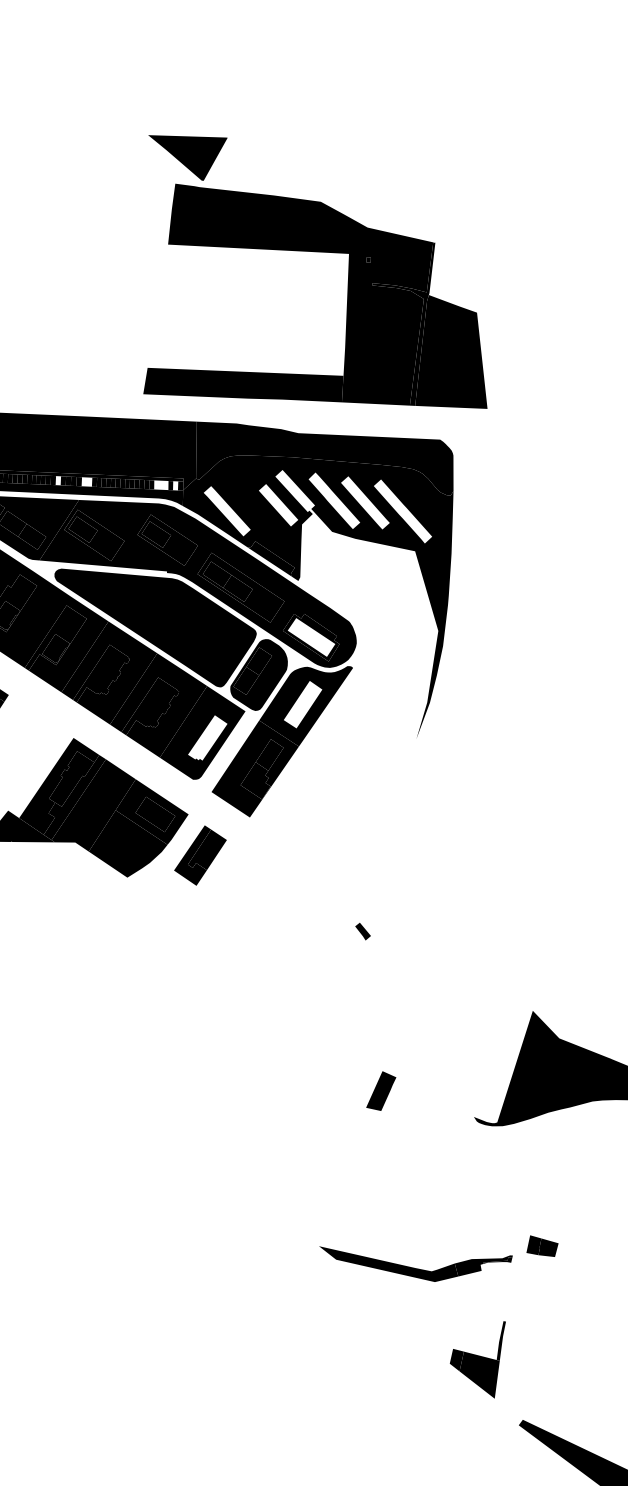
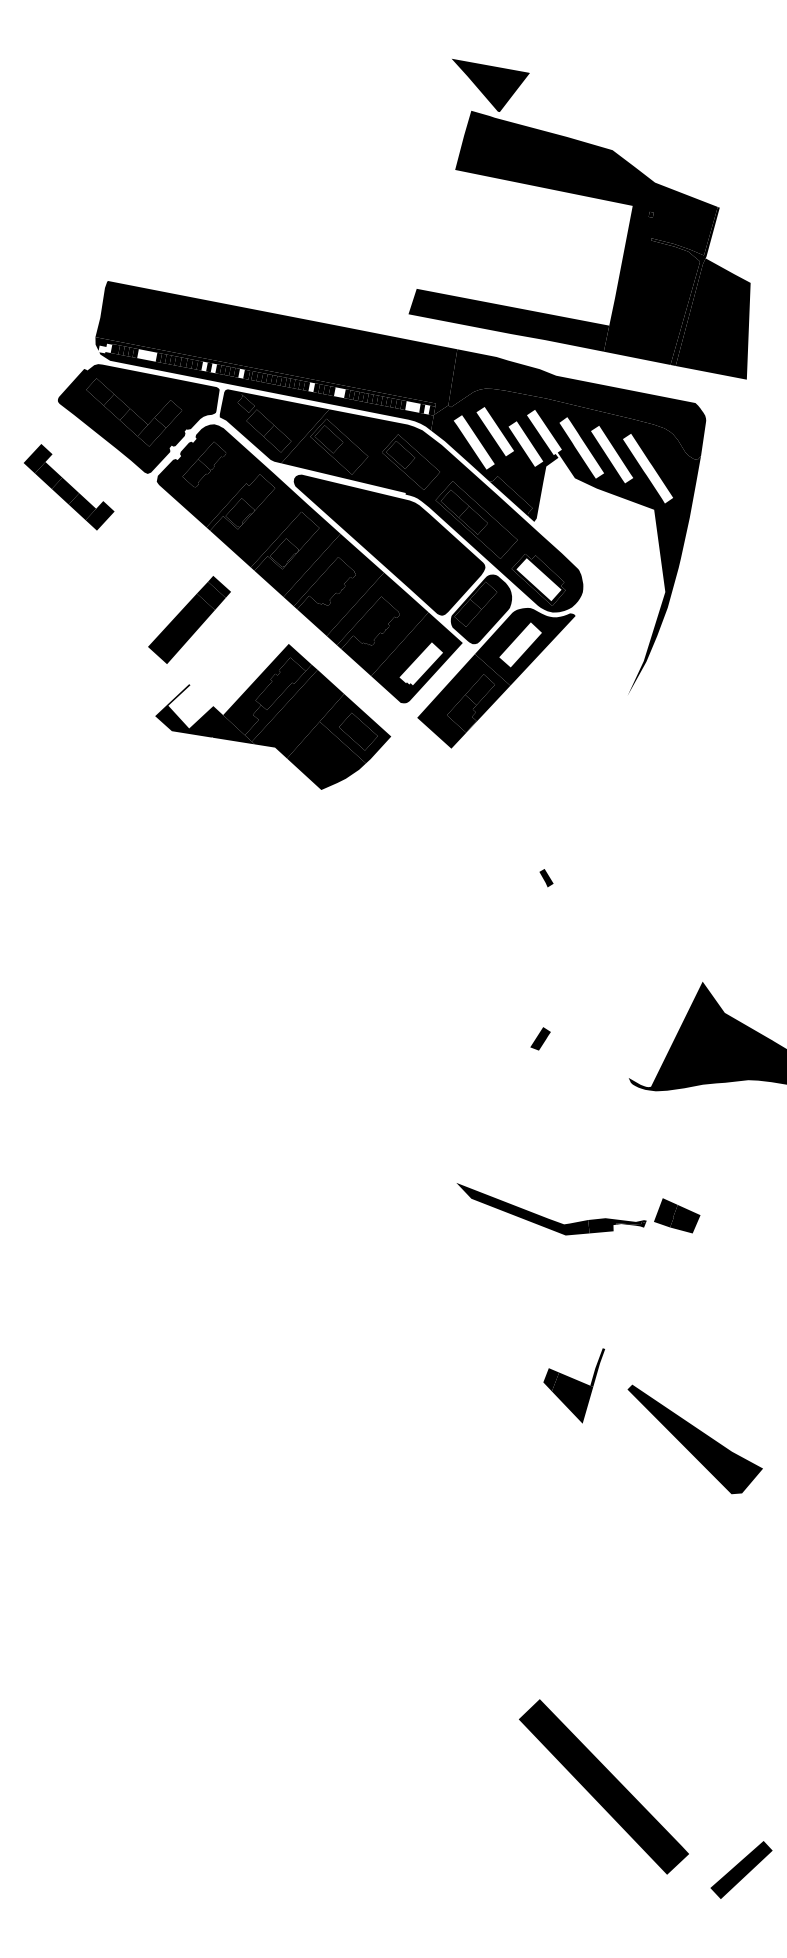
part: (200, 856) -> (396, 779), removed
part: (380, 1091) -> (540, 1038), size x0.6
part: (541, 1245) -> (676, 1215), size x1.4
part: (480, 1362) -> (573, 1385), moved

